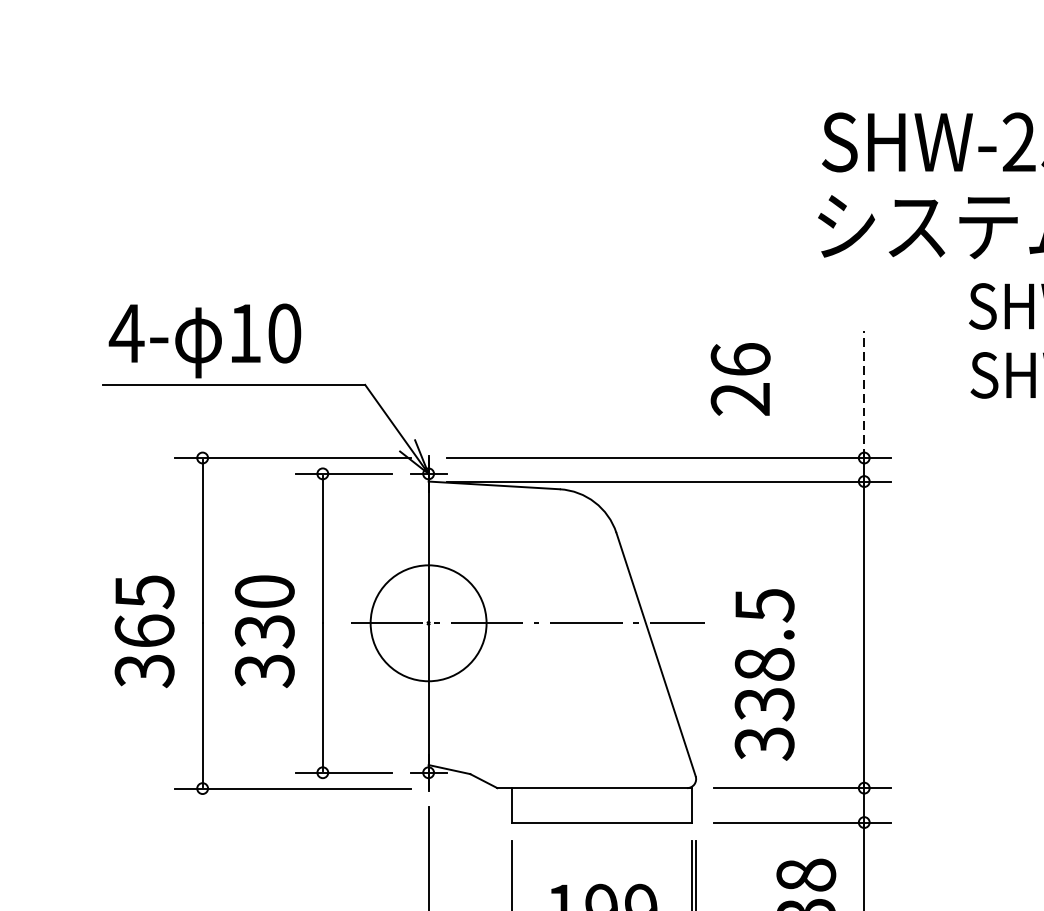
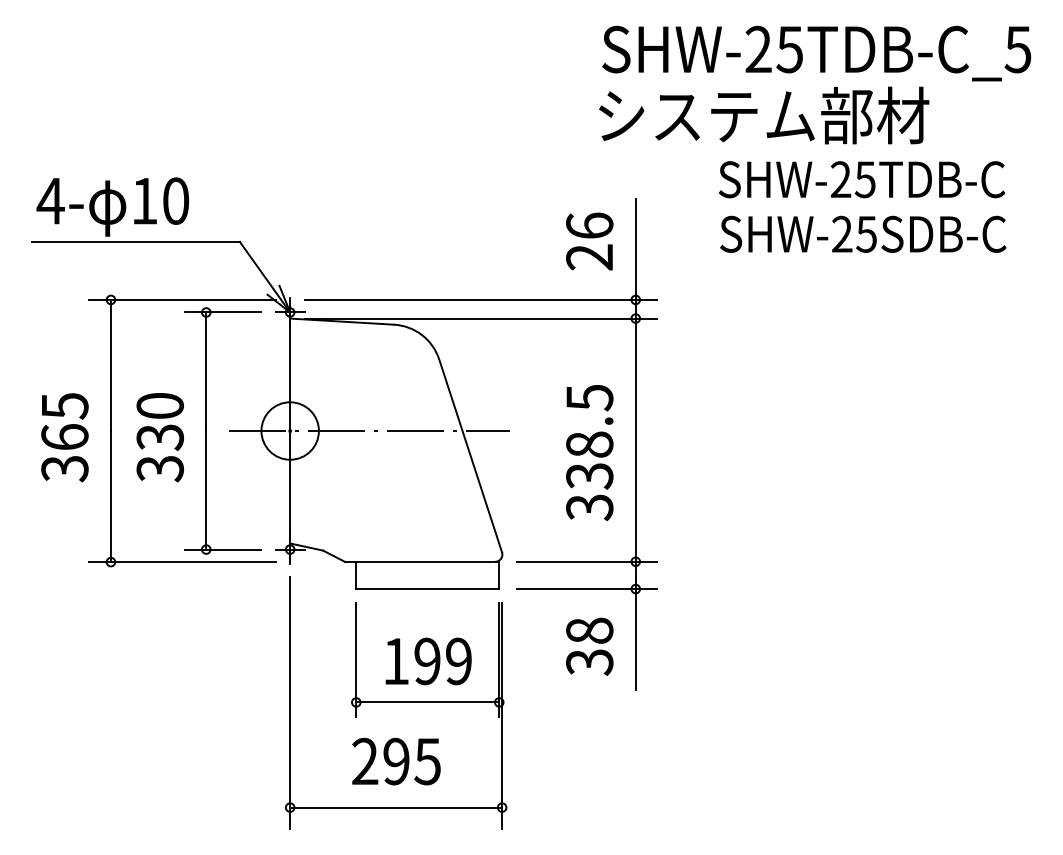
text: (740, 379) -> (589, 241), moved
line: (863, 394) -> (635, 249), dashed -> solid
circle: (427, 622) -> (289, 430), size x0.62
text: (764, 675) -> (589, 453), moved

